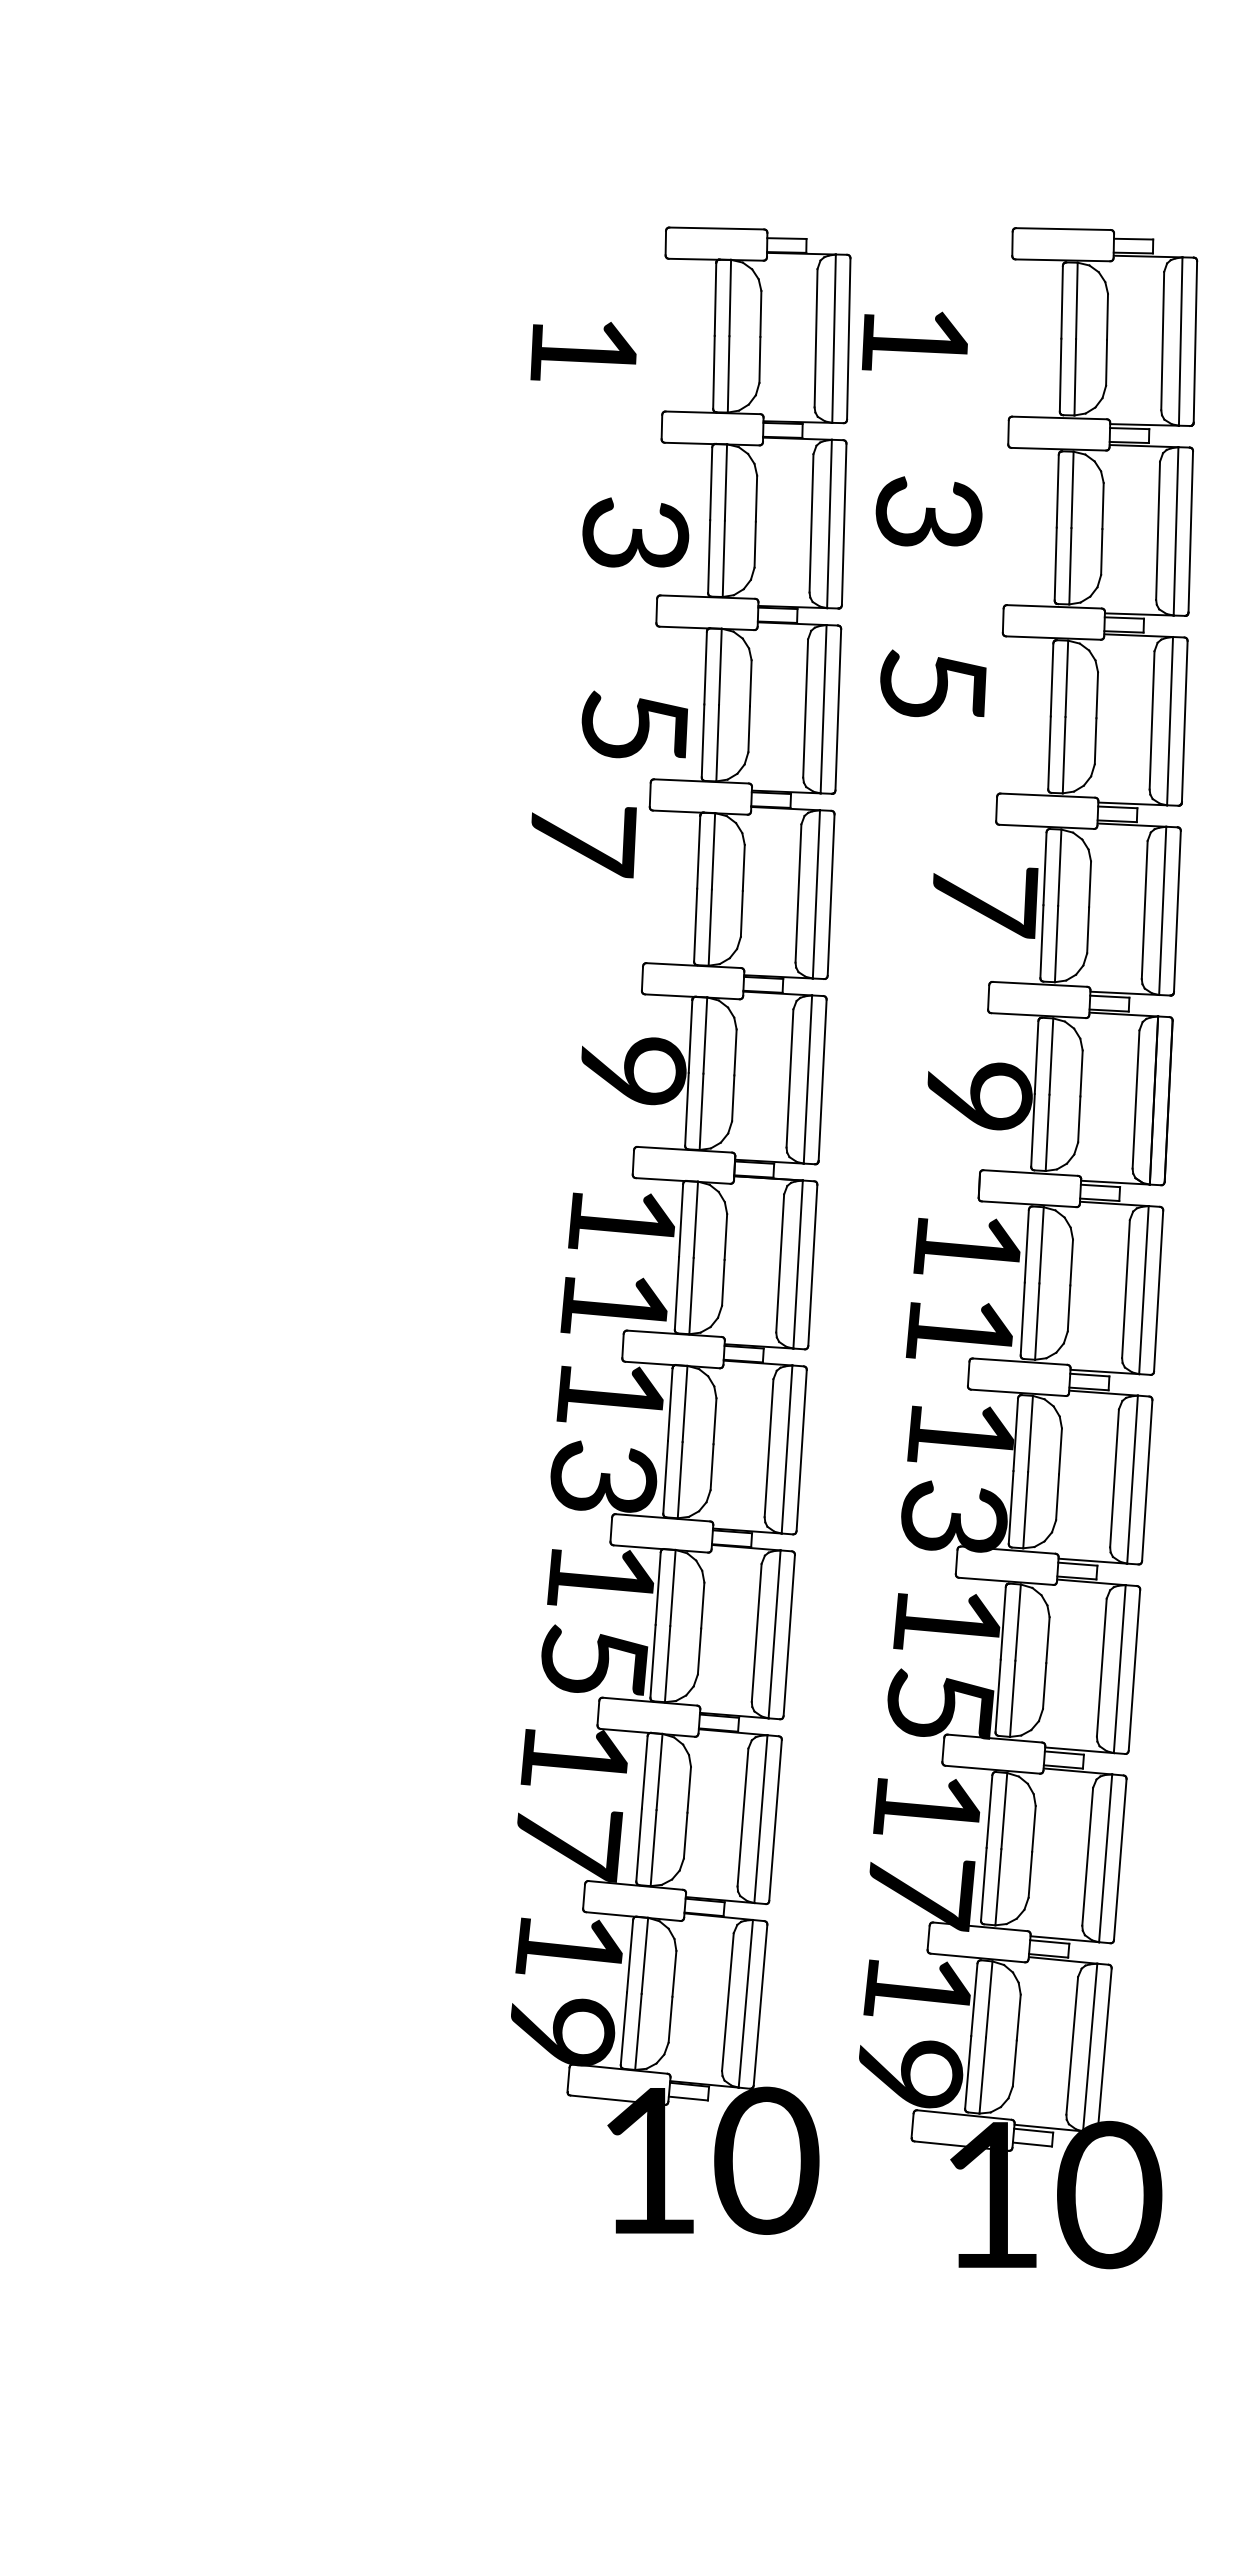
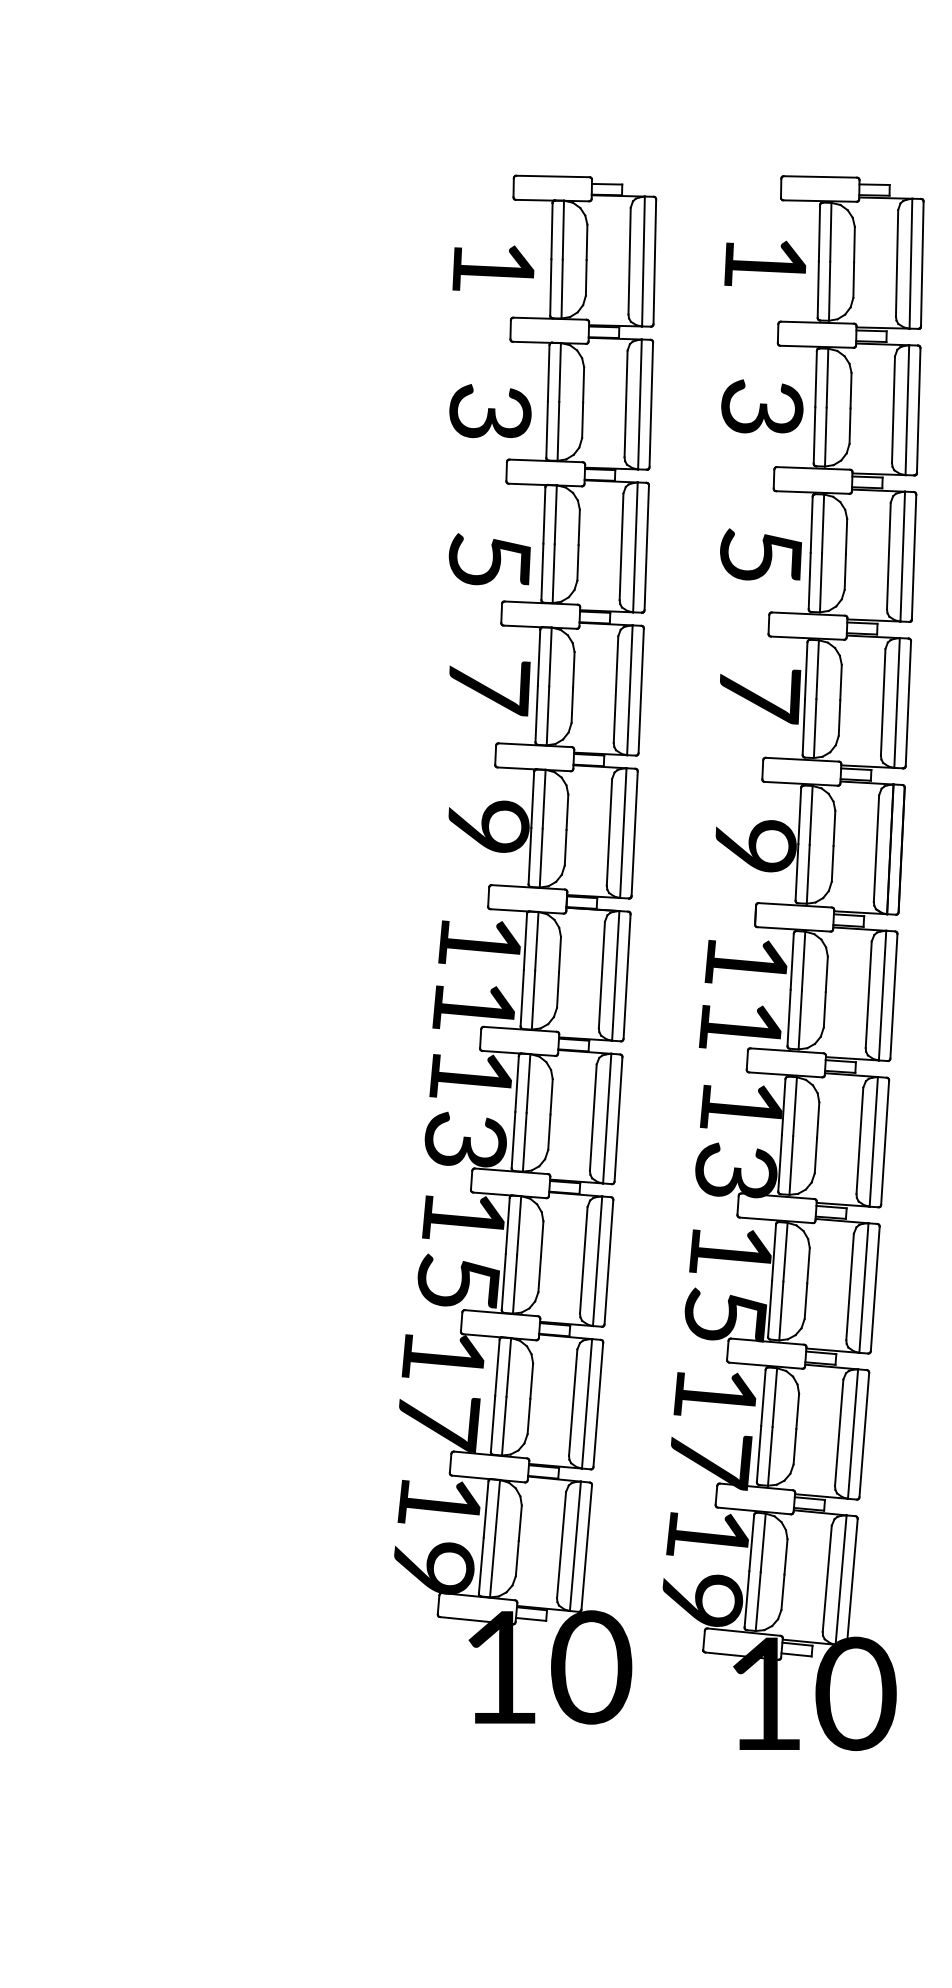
text: (914, 340) -> (764, 262), moved
text: (583, 351) -> (493, 268), moved
text: (928, 511) -> (761, 406), moved
text: (933, 682) -> (761, 553), moved
text: (583, 842) -> (489, 688), moved

